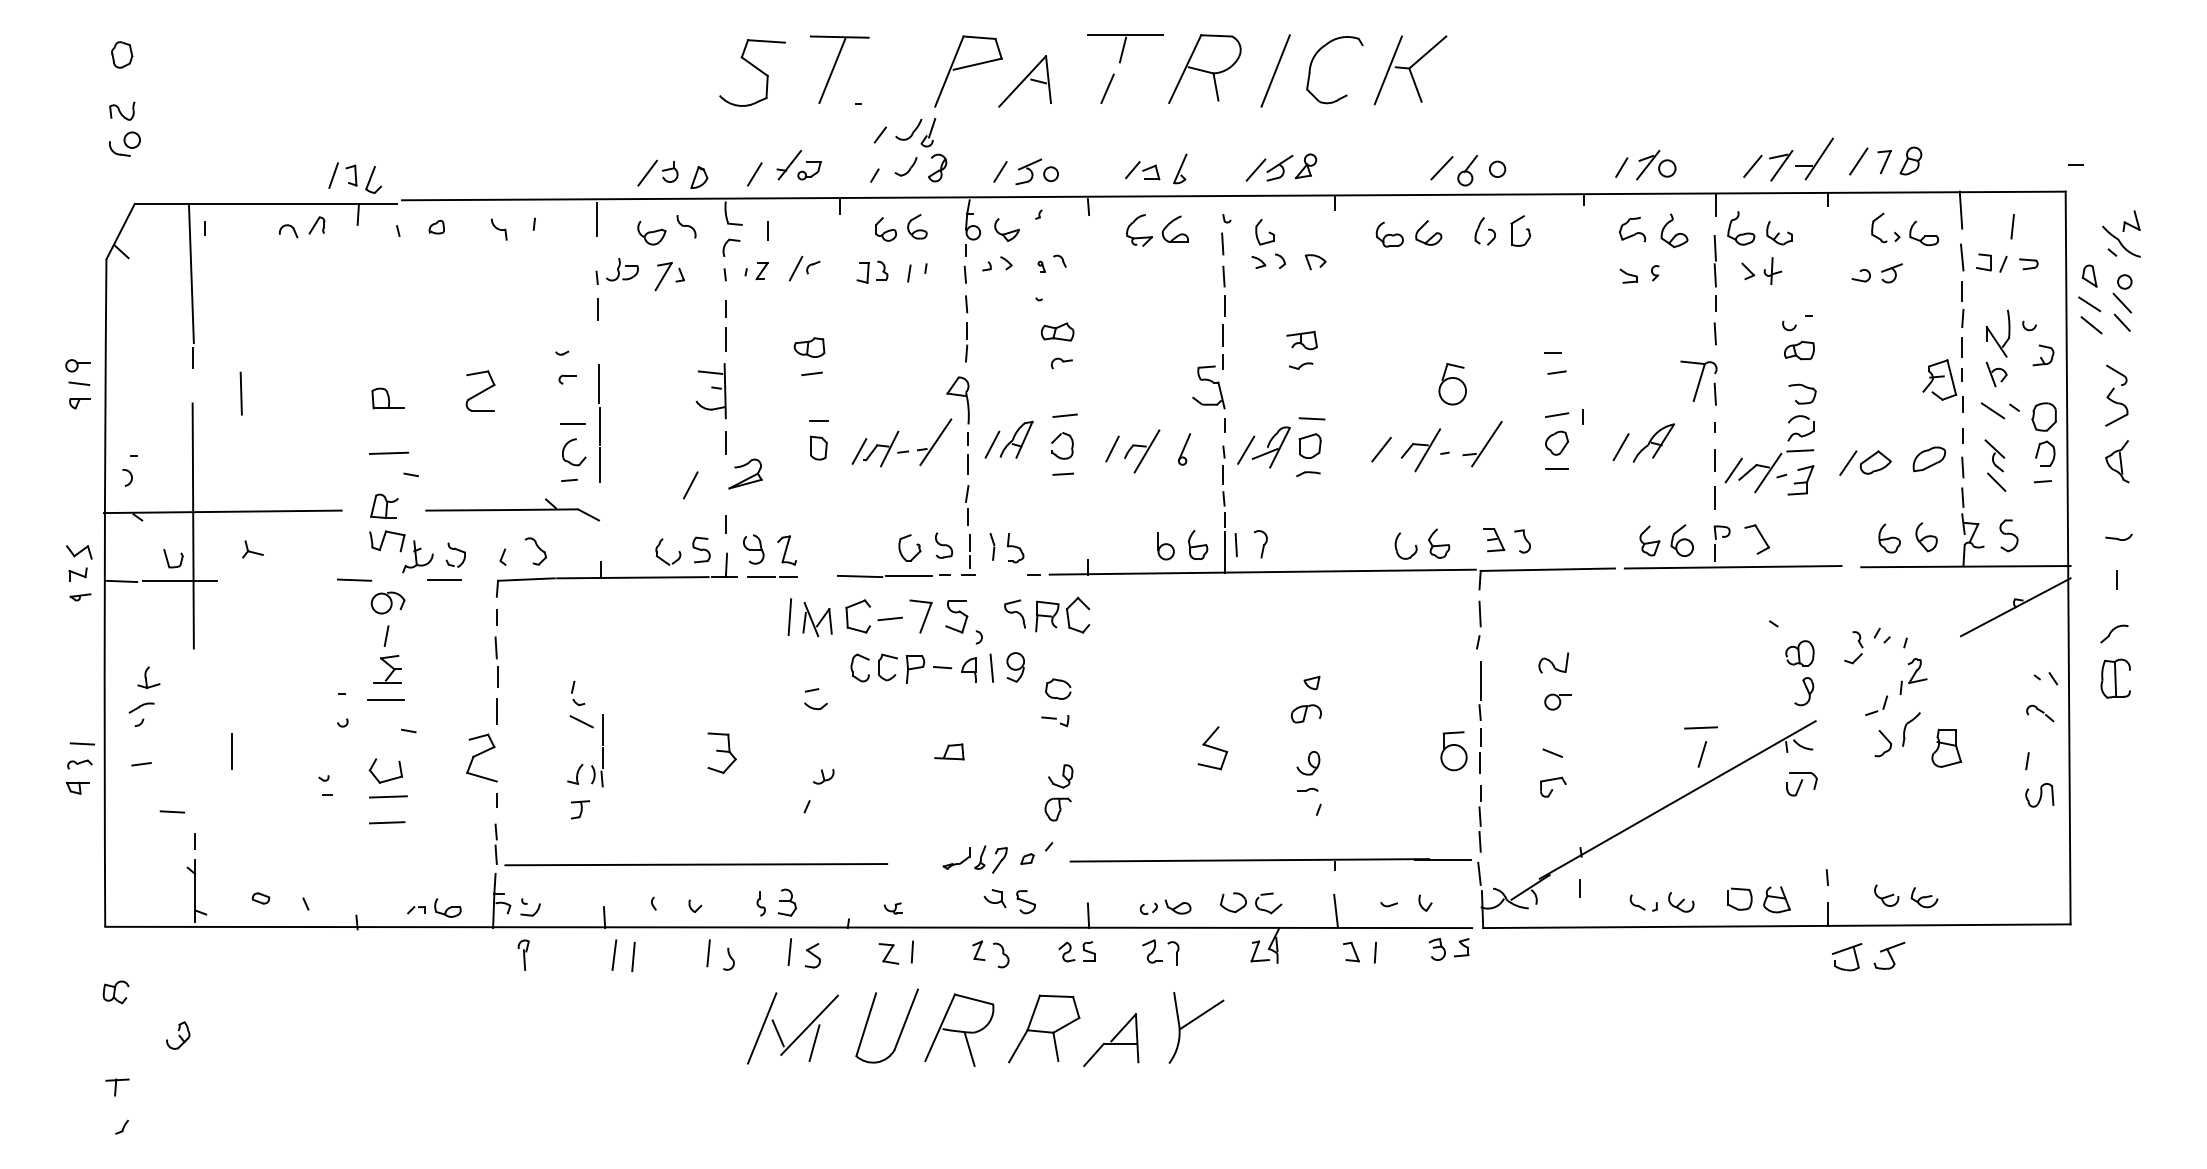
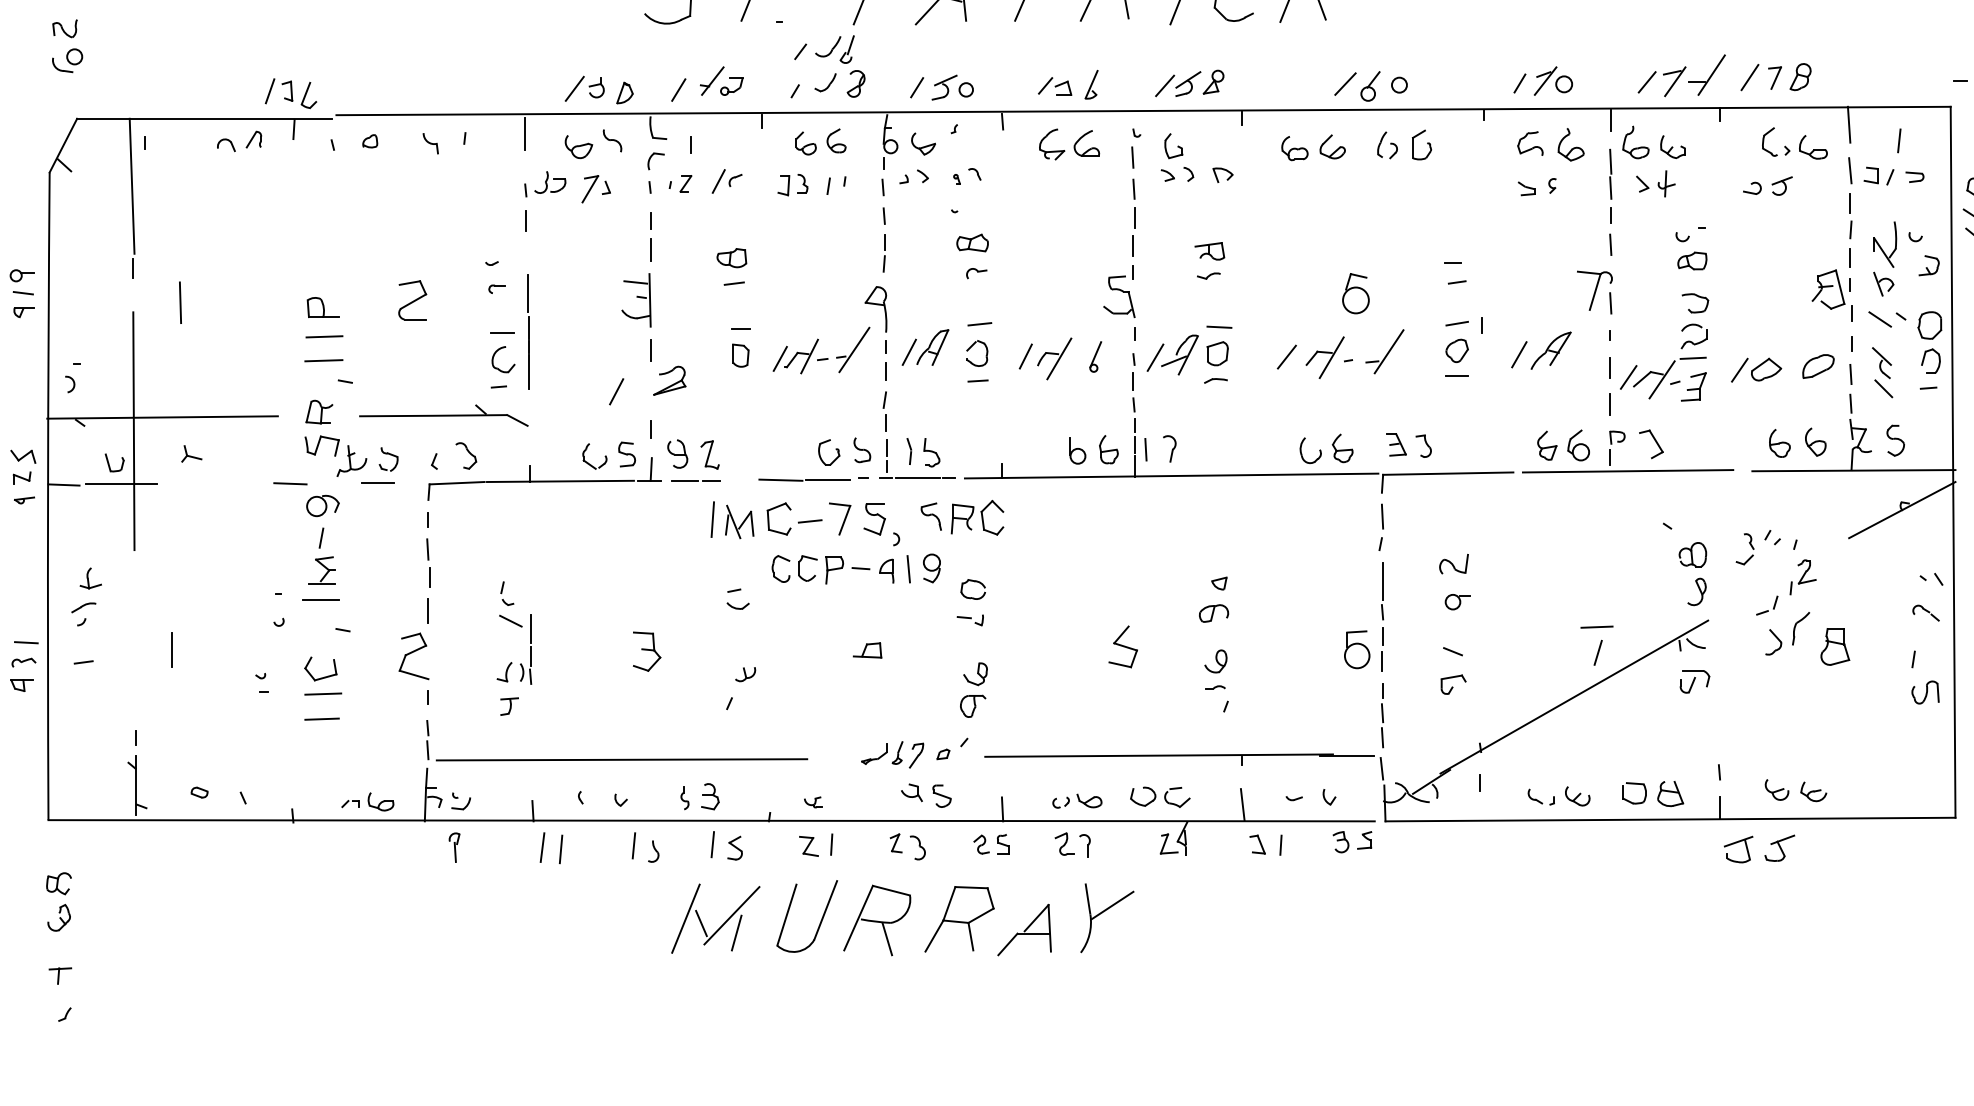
line: (389, 428) -> (324, 336), added
line: (1000, 574) -> (917, 478), added
line: (171, 811) -> (112, 708), removed
part: (178, 1035) -> (59, 917), moved

